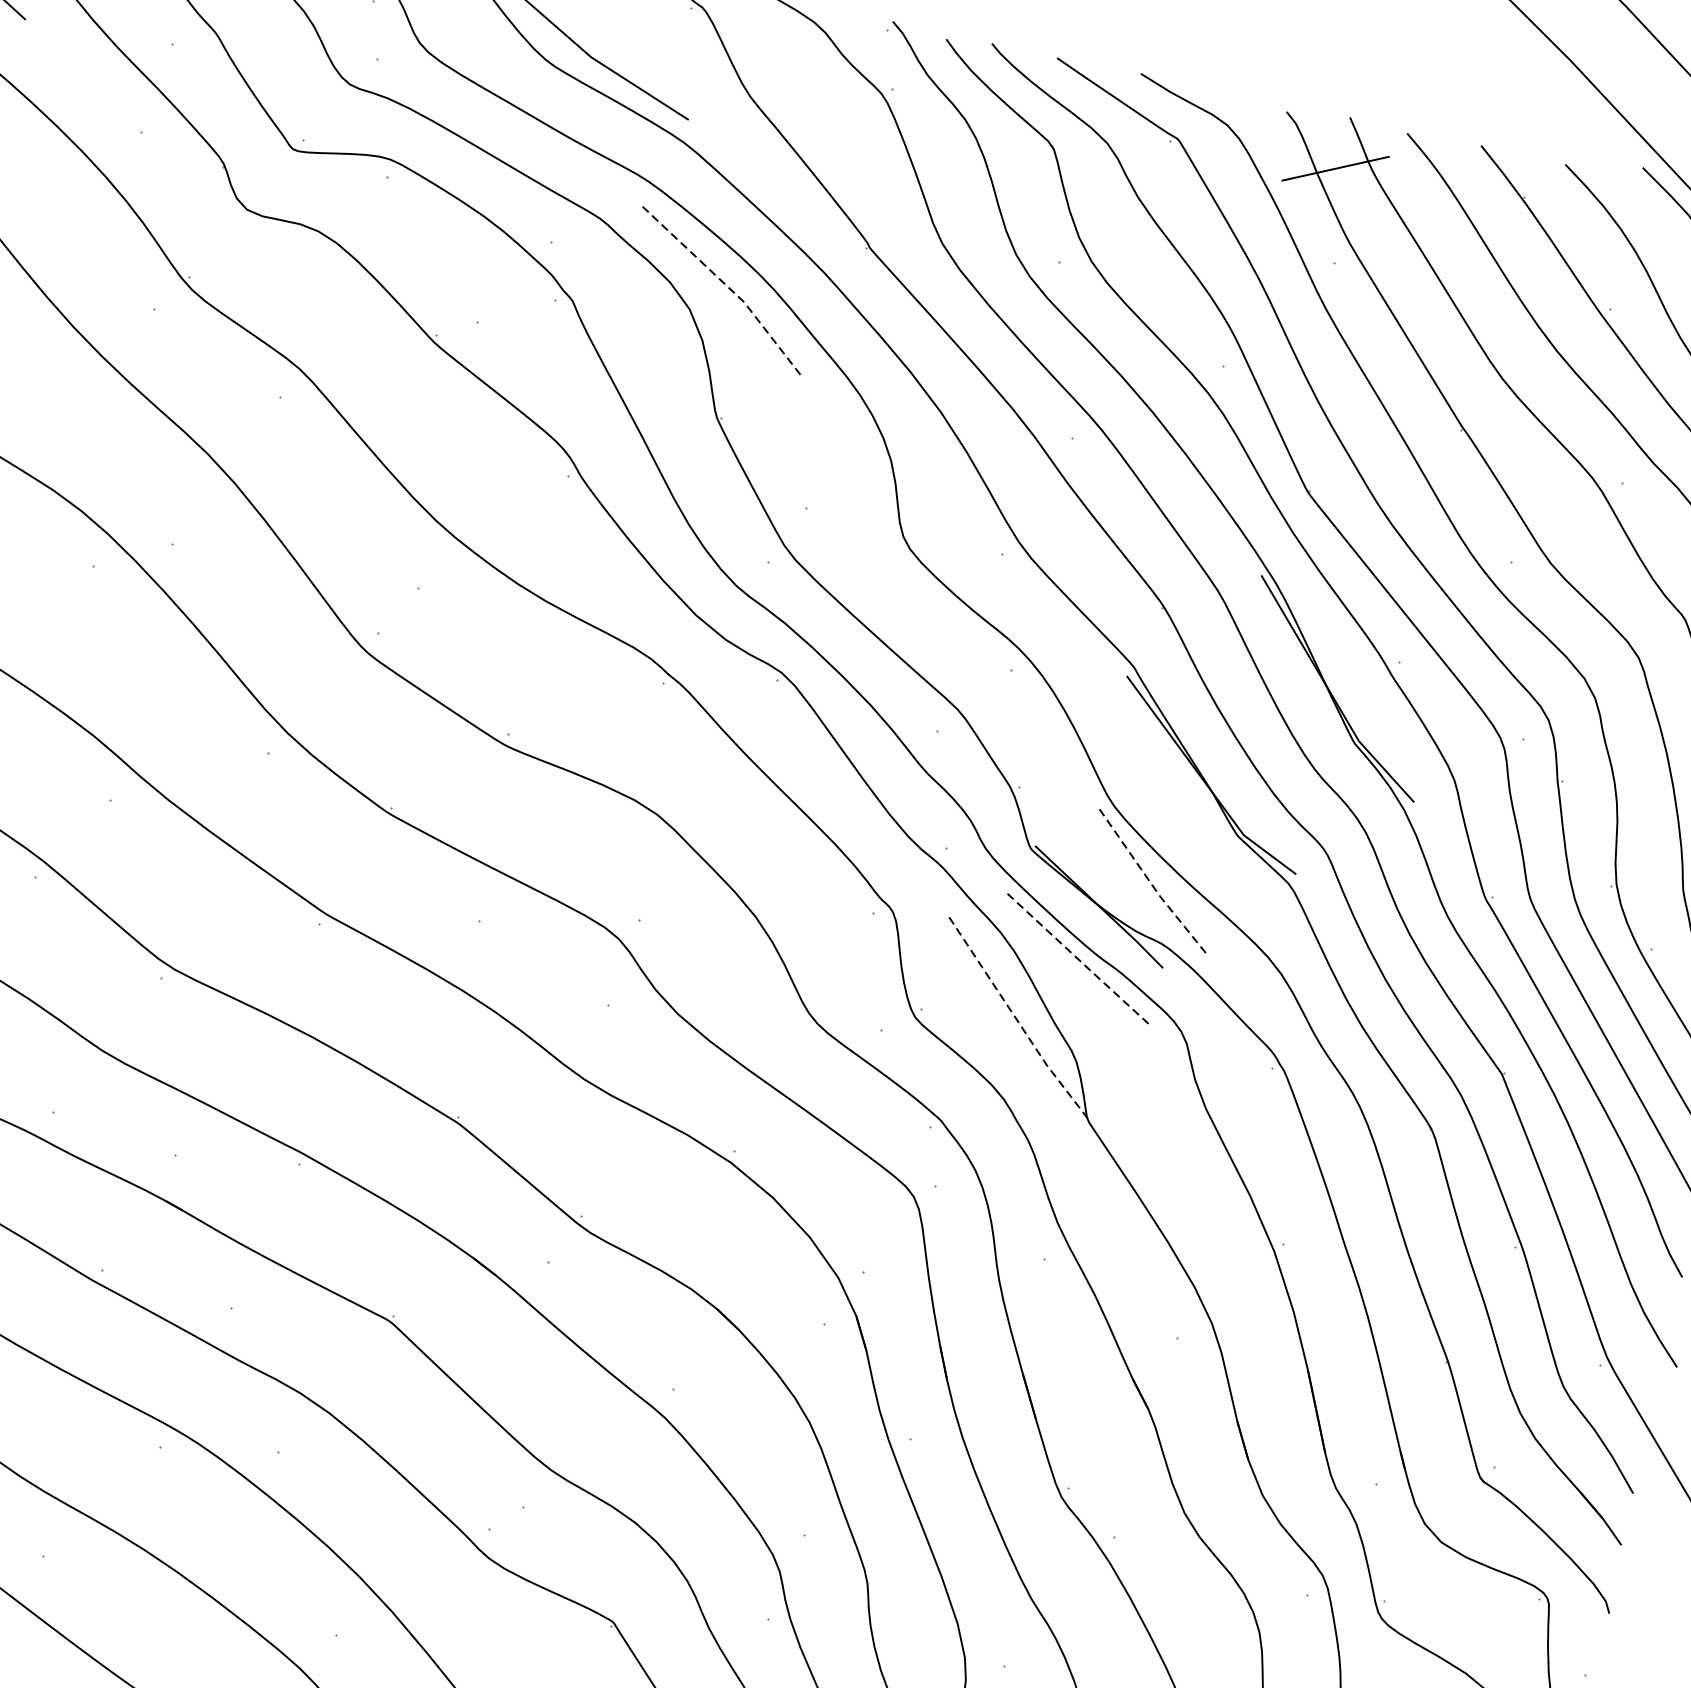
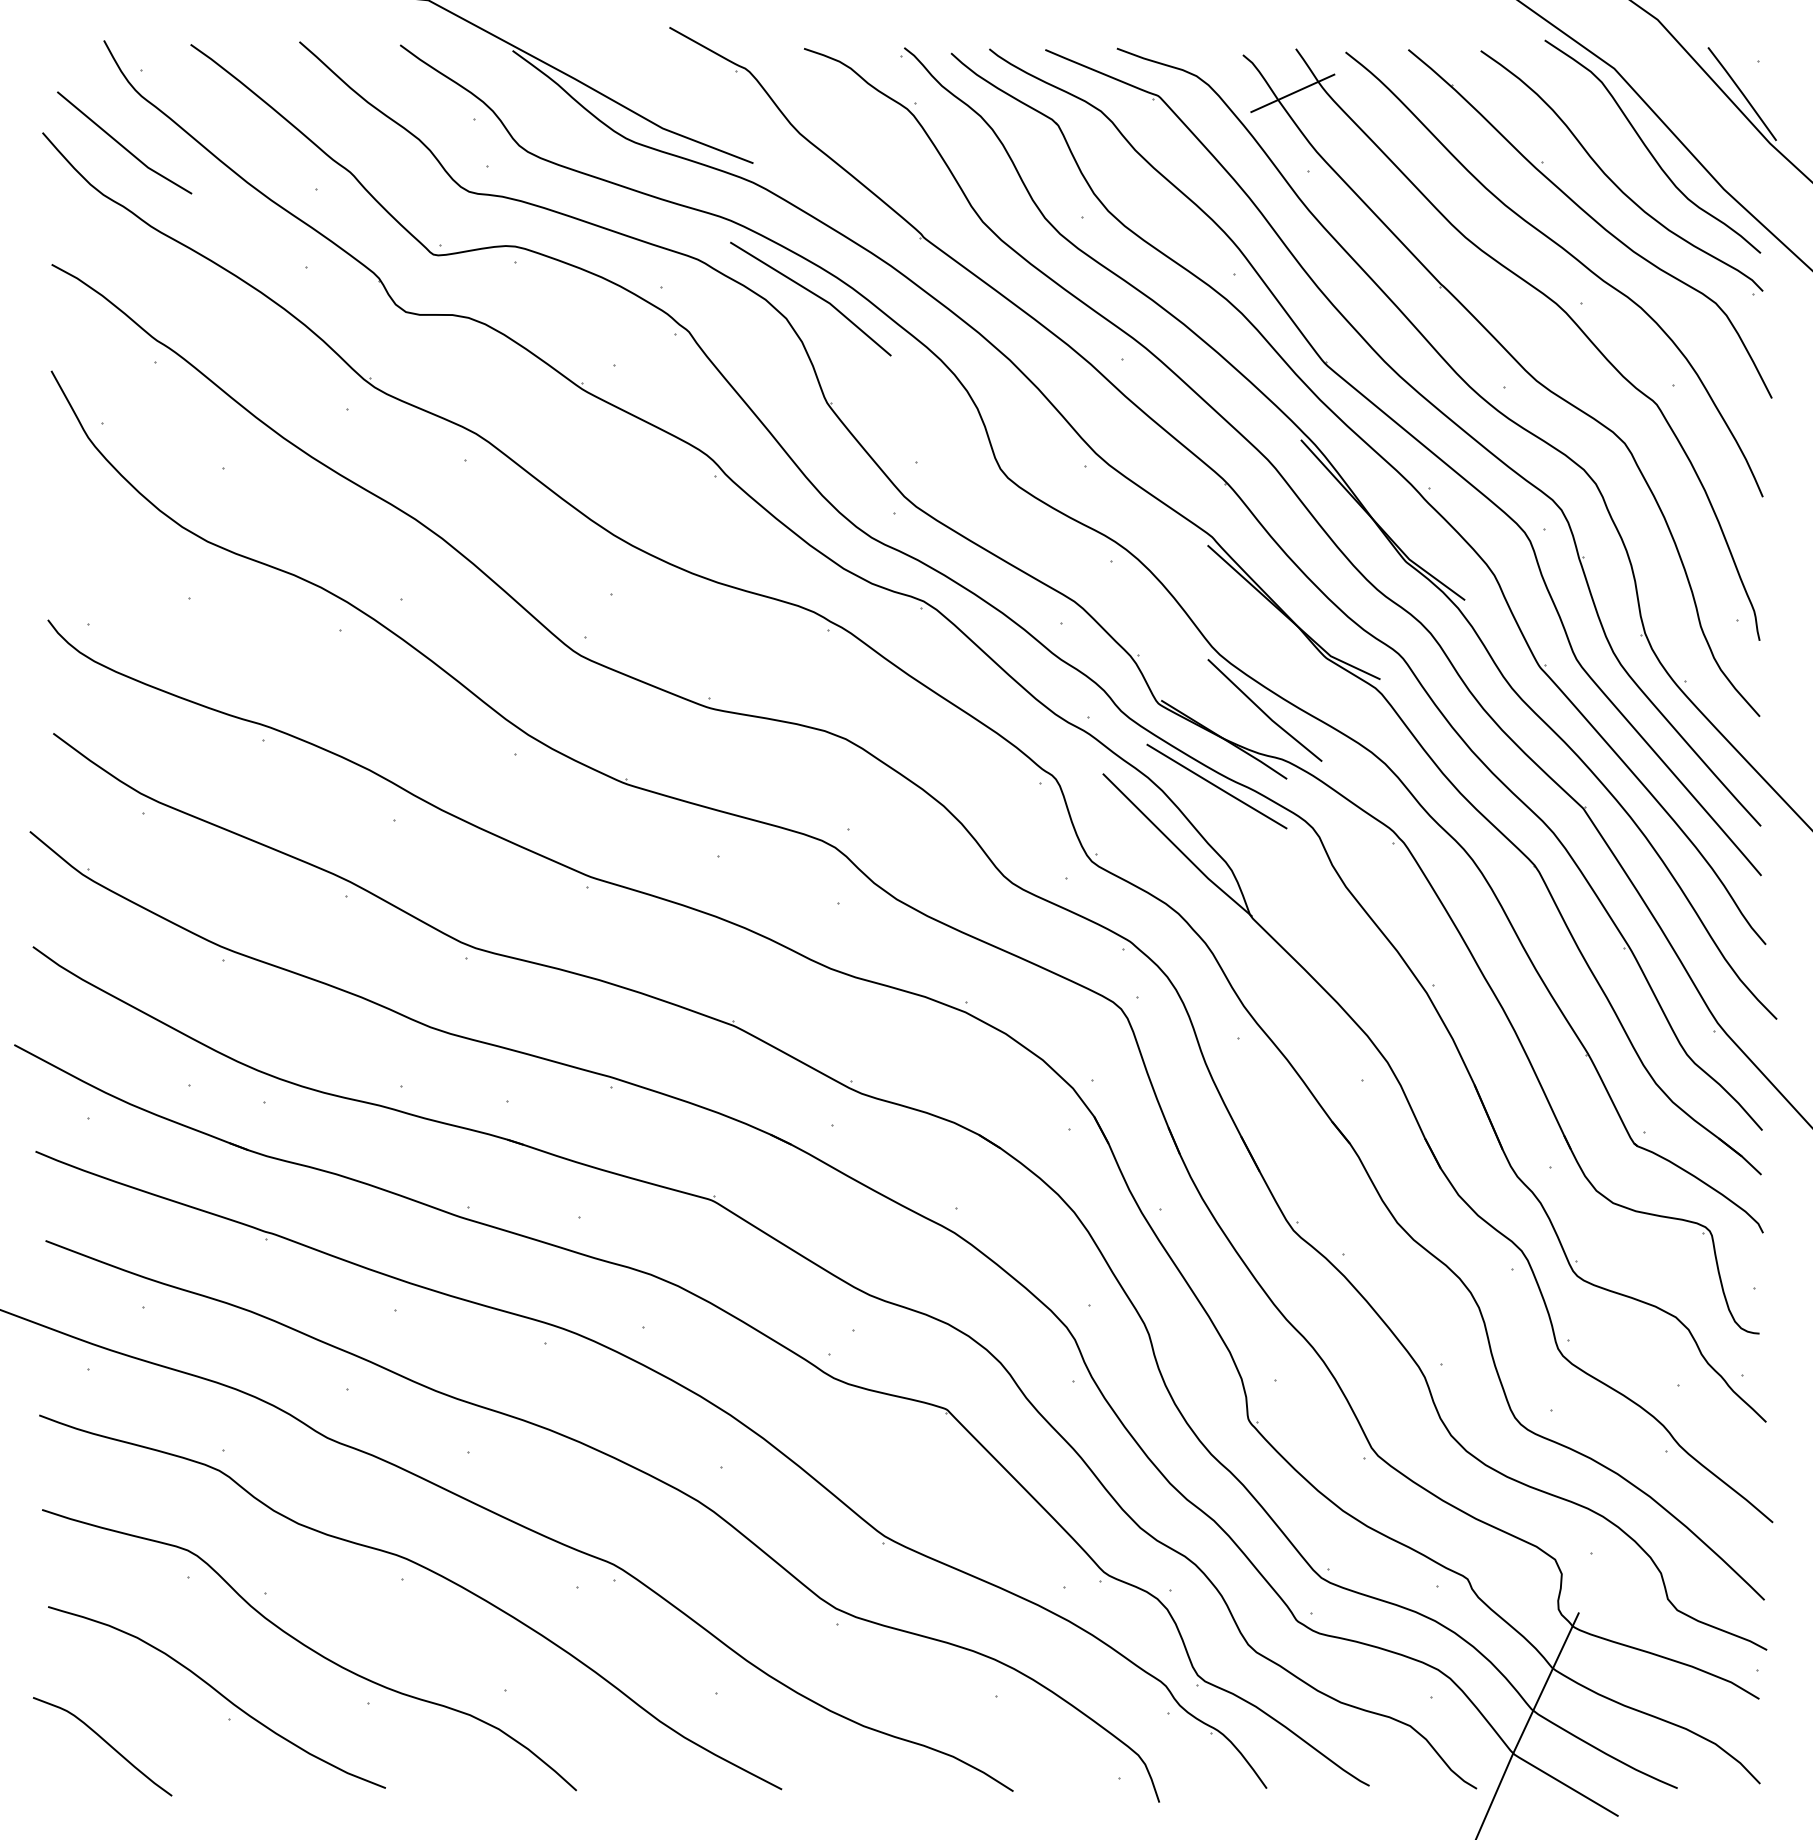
line: (729, 288) -> (815, 294), dashed -> solid
line: (1152, 886) -> (1264, 713), dashed -> solid
line: (1079, 961) -> (1217, 787), dashed -> solid
line: (1018, 1021) -> (1177, 847), dashed -> solid

